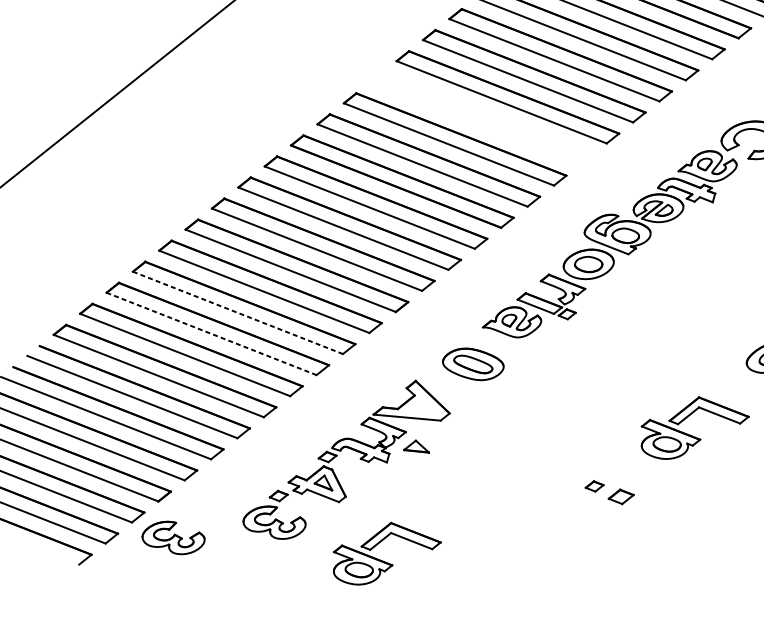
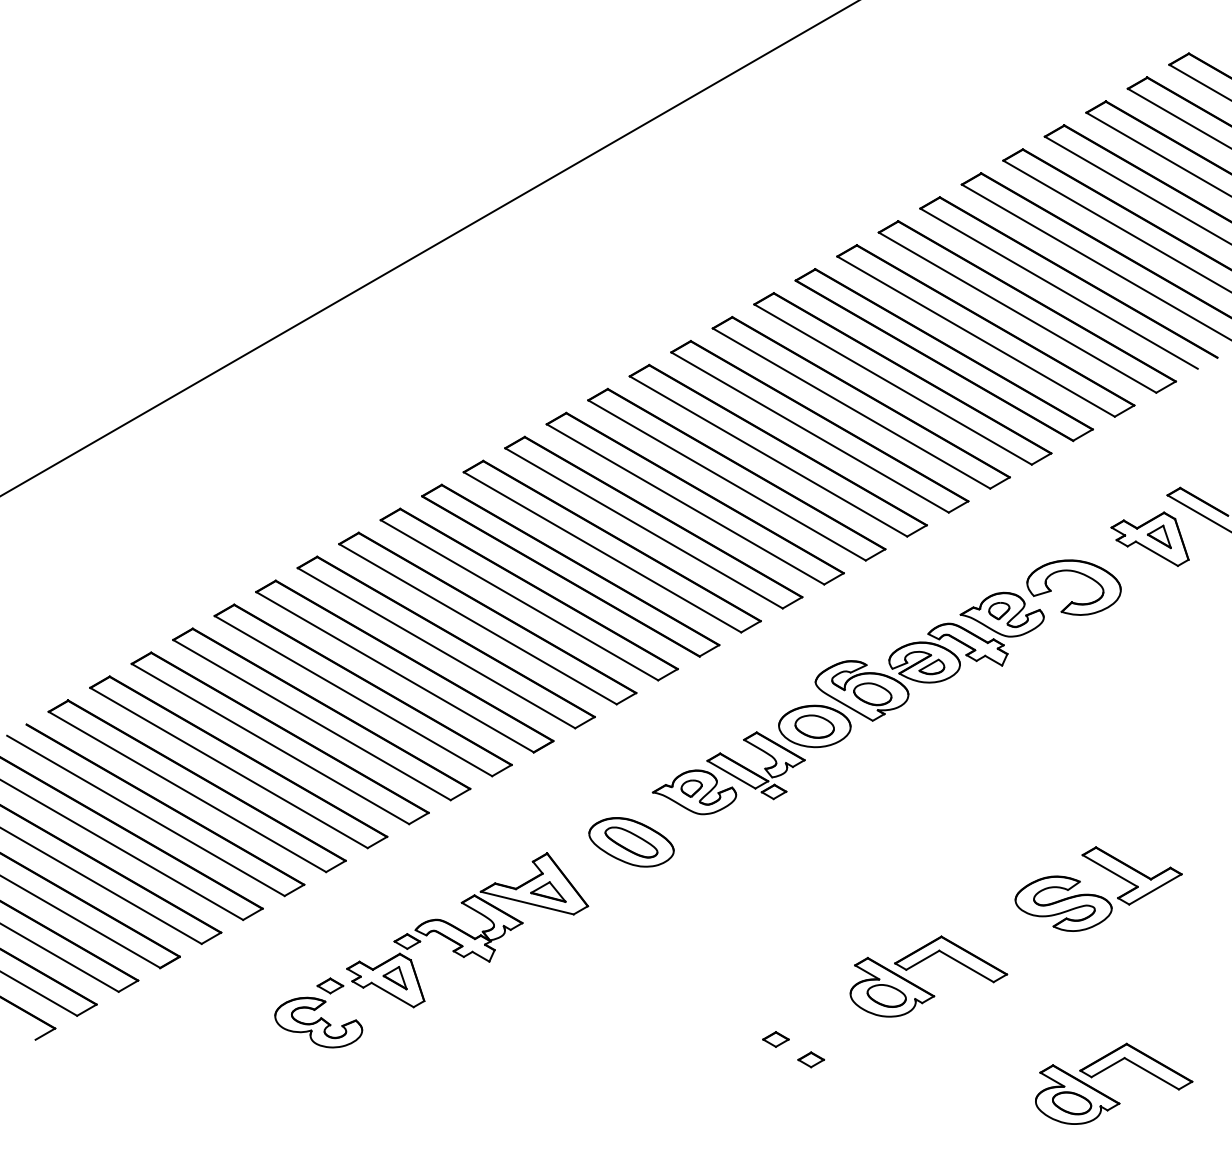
part: (480, 118) -> (694, 498), added
line: (238, 313) -> (312, 720), dashed -> solid
line: (211, 334) -> (270, 744), dashed -> solid
part: (416, 447) -> (548, 891), moved
part: (621, 496) -> (811, 1059), size x0.71
part: (173, 538) -> (173, 1022), removed
part: (382, 560) -> (462, 1098), removed

